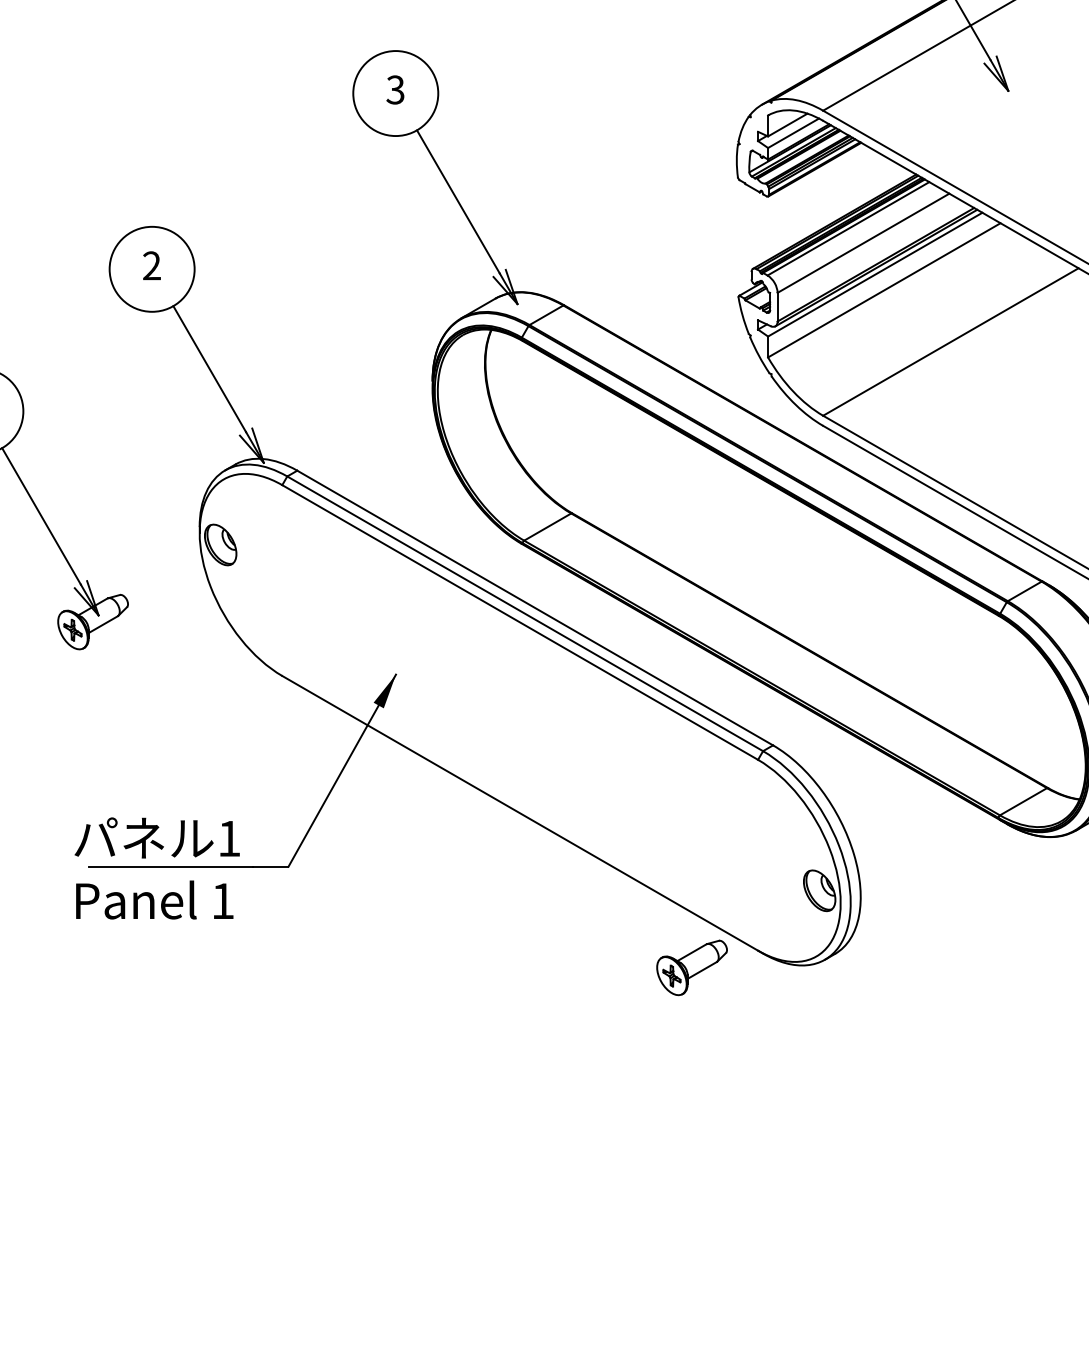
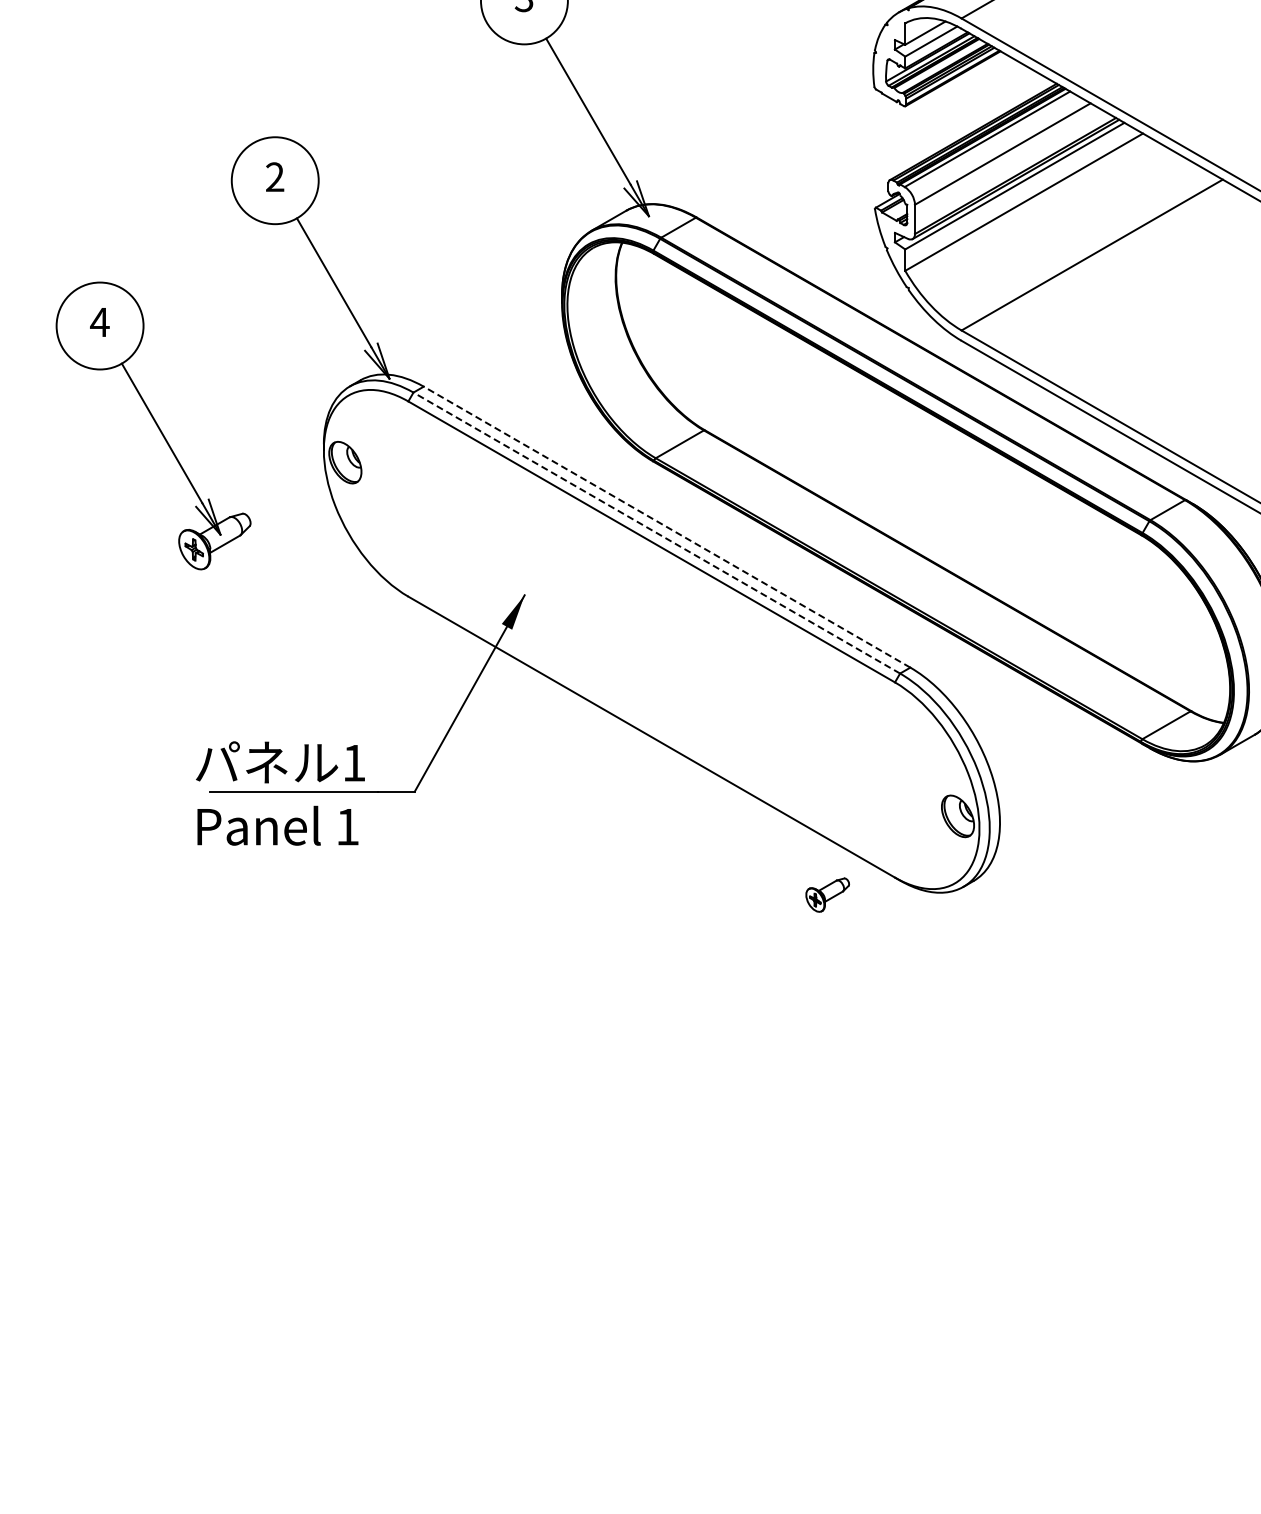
line: (535, 608) -> (667, 527), solid -> dashed
line: (524, 614) -> (656, 533), solid -> dashed
part: (692, 967) -> (827, 894), size x0.6

